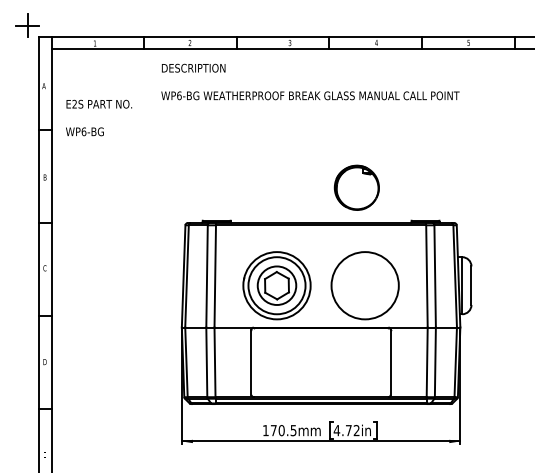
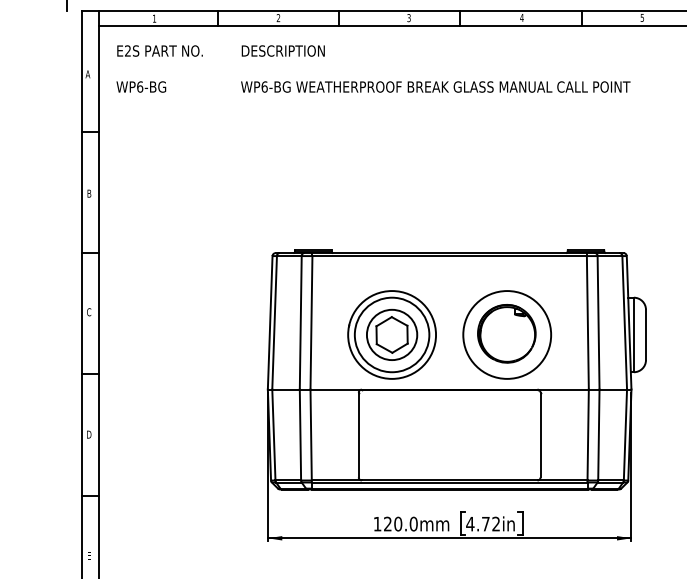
text: (99, 117) -> (160, 68), moved
part: (356, 187) -> (506, 333), moved
text: (283, 430) -> (400, 523), 170.5mm -> 120.0mm

